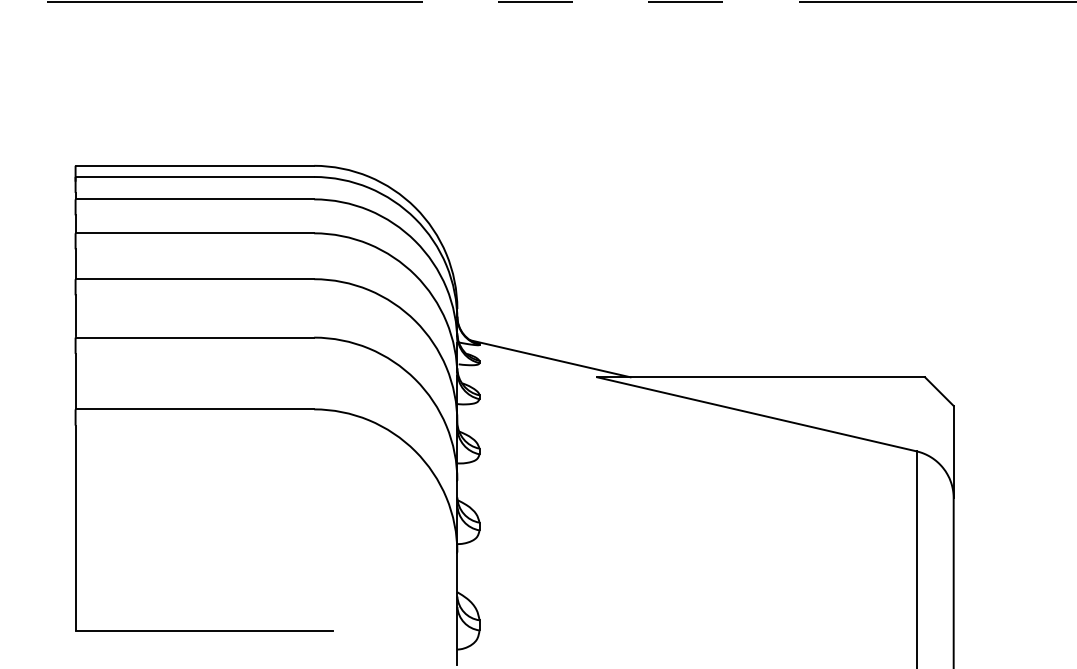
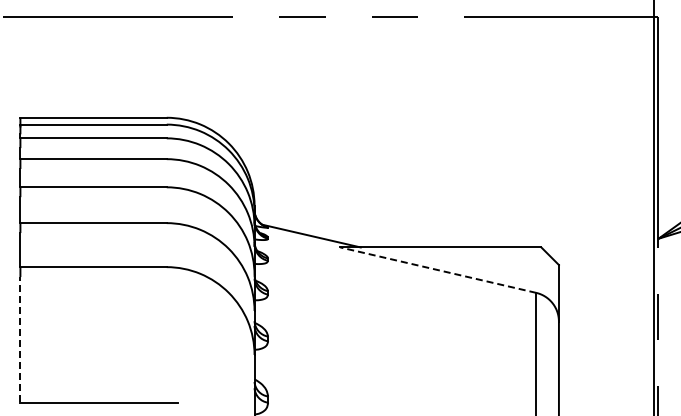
line: (757, 414) -> (438, 270), solid -> dashed
line: (75, 527) -> (20, 339), solid -> dashed

